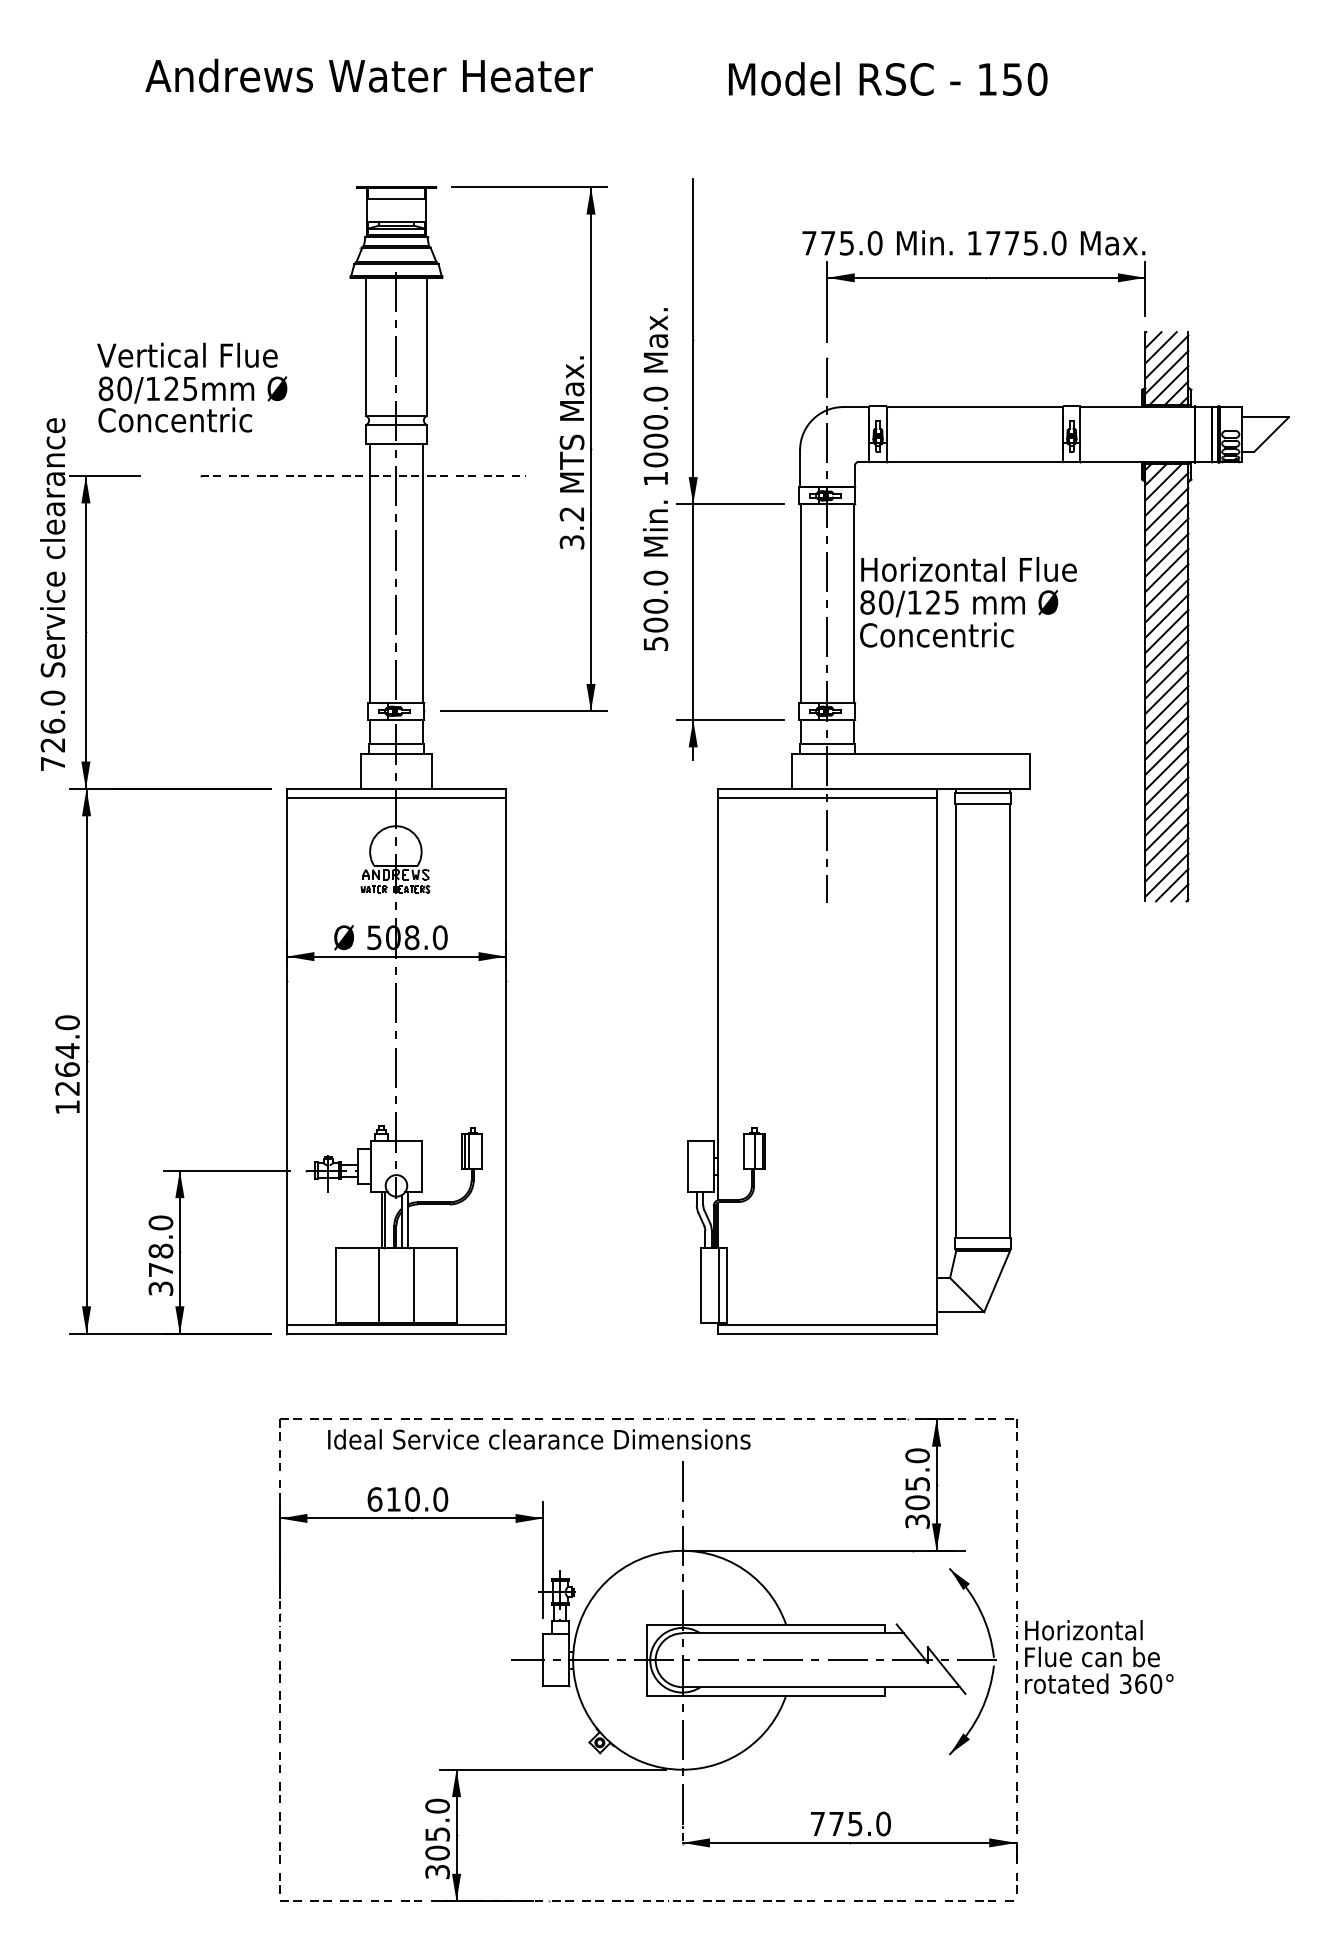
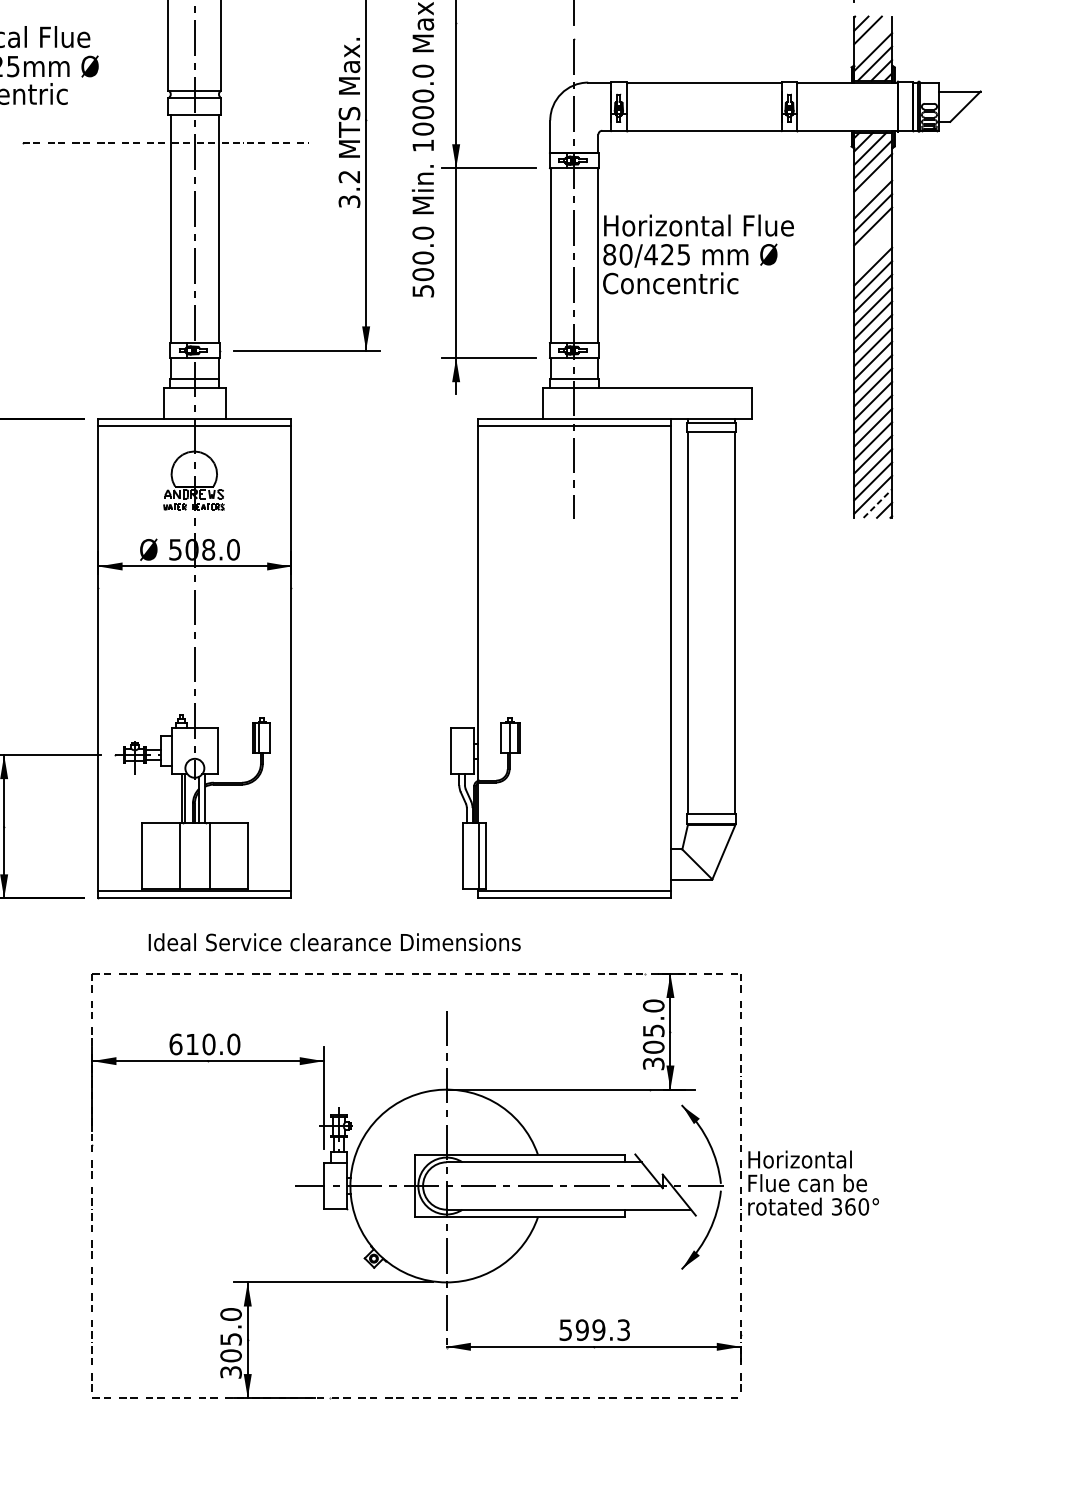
line: (1166, 356) -> (872, 38), removed
line: (1166, 524) -> (872, 185), removed
line: (1166, 585) -> (872, 239), removed
line: (1166, 600) -> (872, 252), removed
text: (914, 602) -> (650, 254), 80/125 -> 80/425
line: (1172, 885) -> (878, 503), solid -> dashed
text: (539, 1439) -> (334, 942), moved
text: (850, 1823) -> (594, 1329), 775.0 -> 599.3

